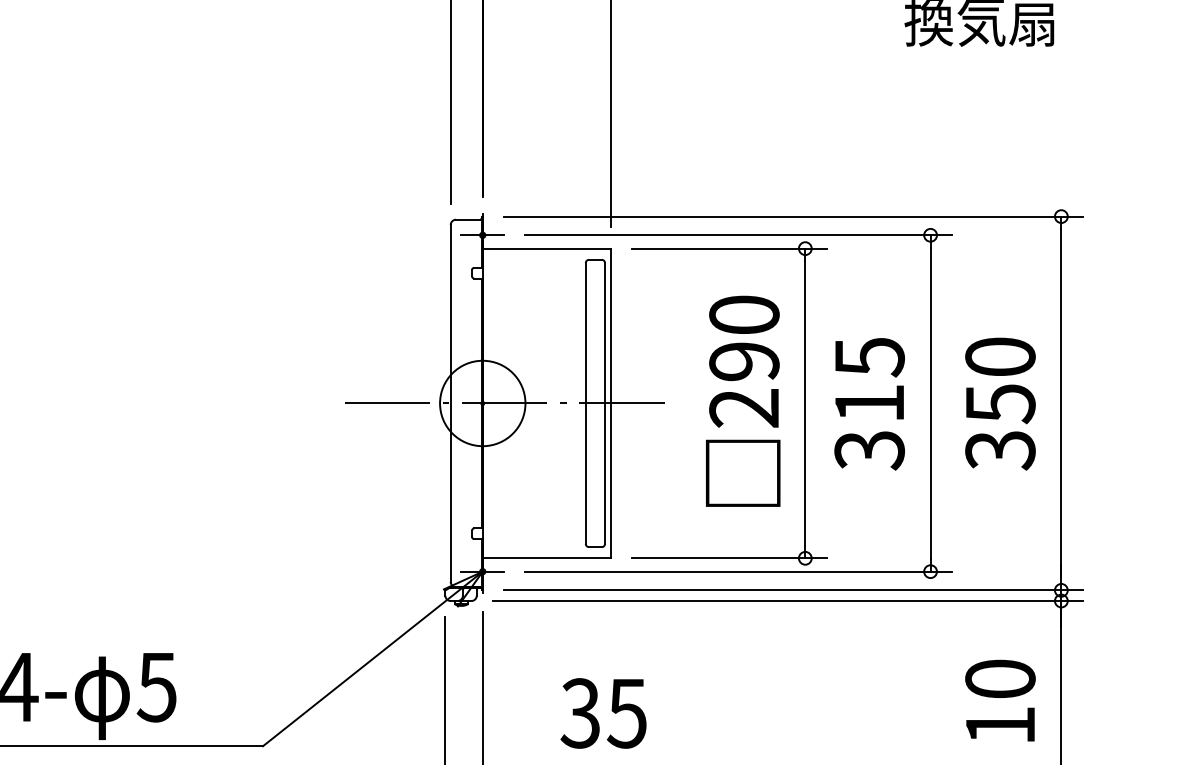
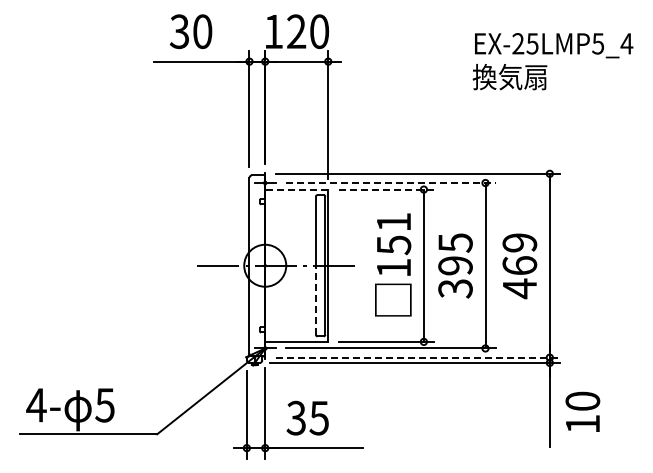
line: (739, 236) -> (391, 183), solid -> dashed
line: (546, 248) -> (296, 189), solid -> dashed
line: (729, 248) -> (386, 189), solid -> dashed
text: (743, 360) -> (393, 244), 290 -> 151
text: (869, 402) -> (455, 265), 315 -> 395
text: (999, 405) -> (519, 266), 350 -> 469
line: (584, 474) -> (315, 300), solid -> dashed
line: (794, 590) -> (418, 357), solid -> dashed
text: (999, 699) -> (582, 411), moved
text: (603, 712) -> (307, 417), moved

